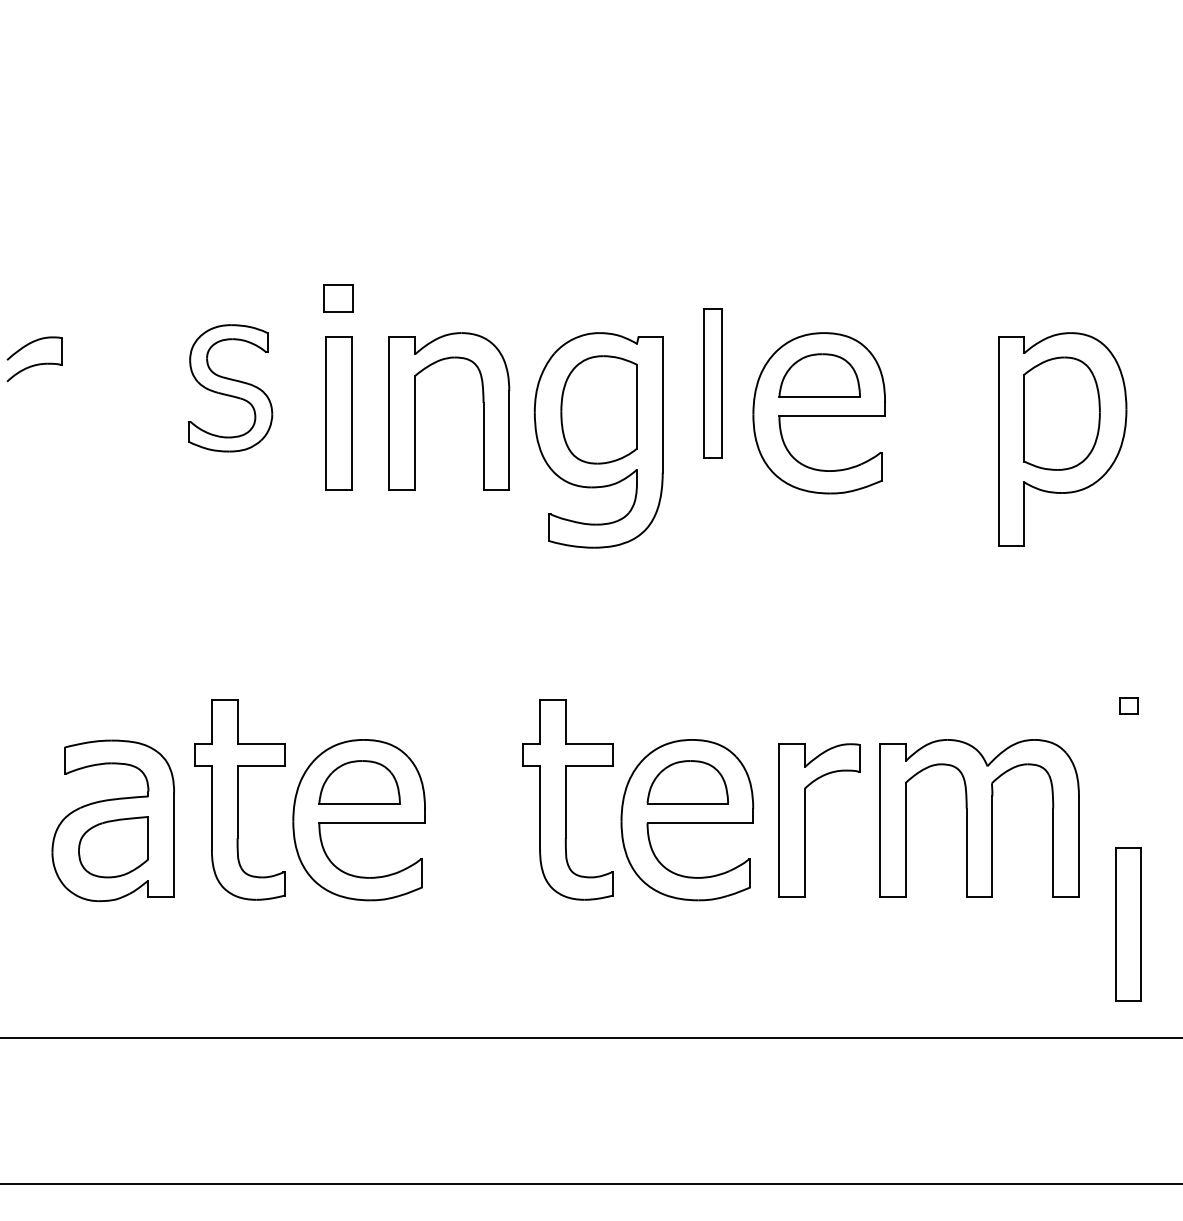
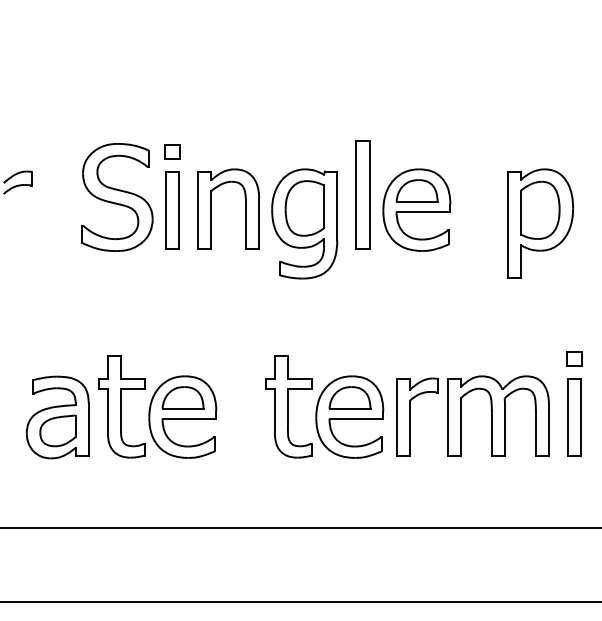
part: (712, 382) -> (362, 194), size x1.43
part: (230, 388) -> (117, 197), size x1.67
part: (1129, 704) -> (574, 358), size x1.67
part: (1129, 925) -> (574, 417), moved

